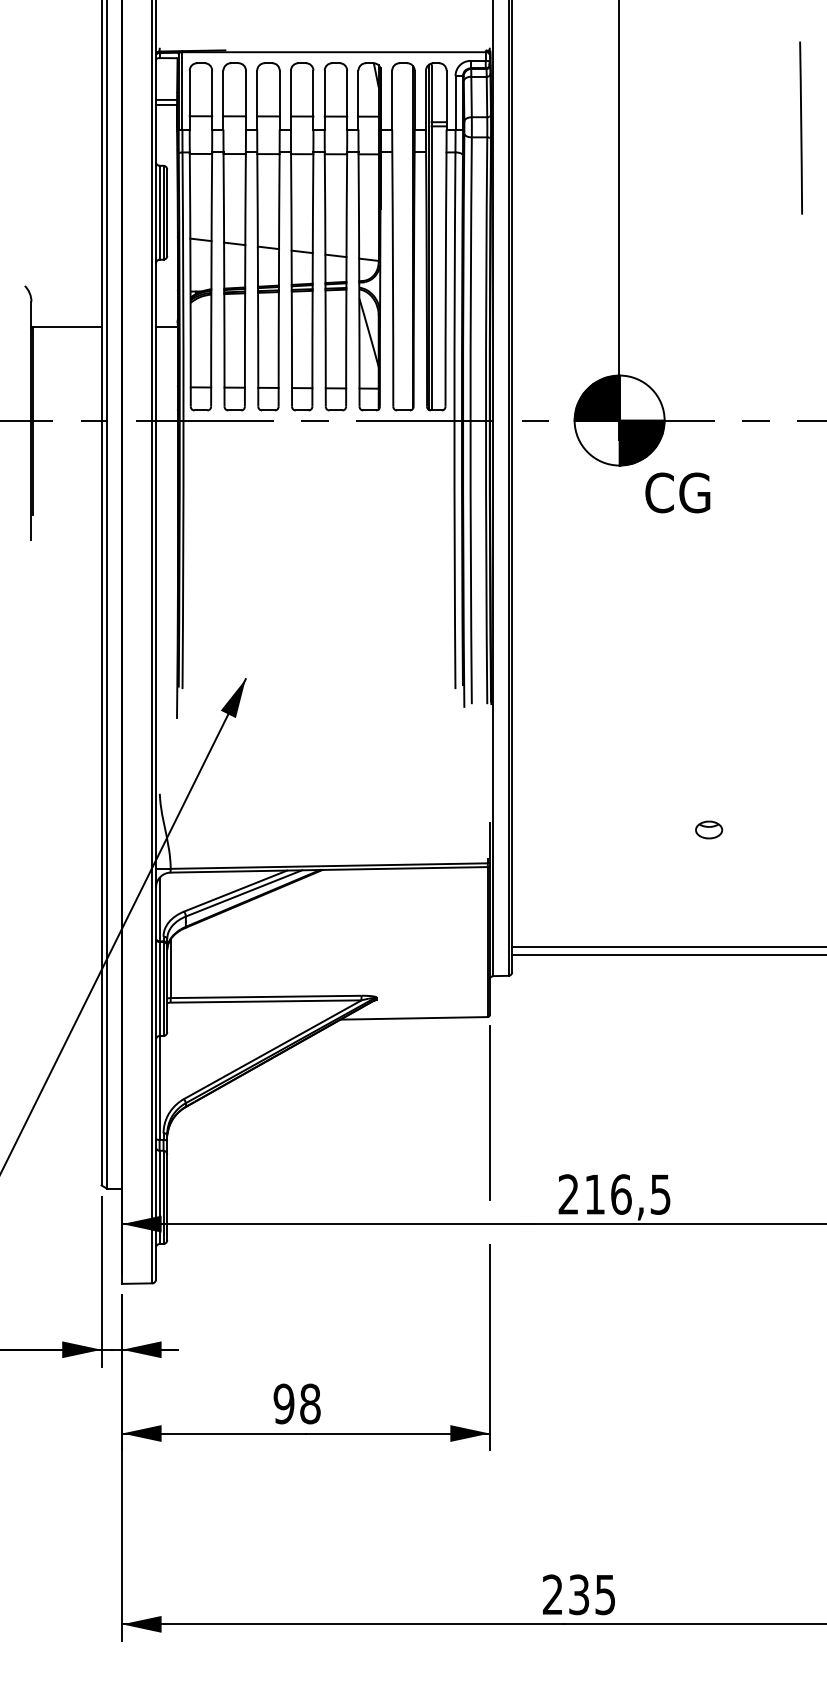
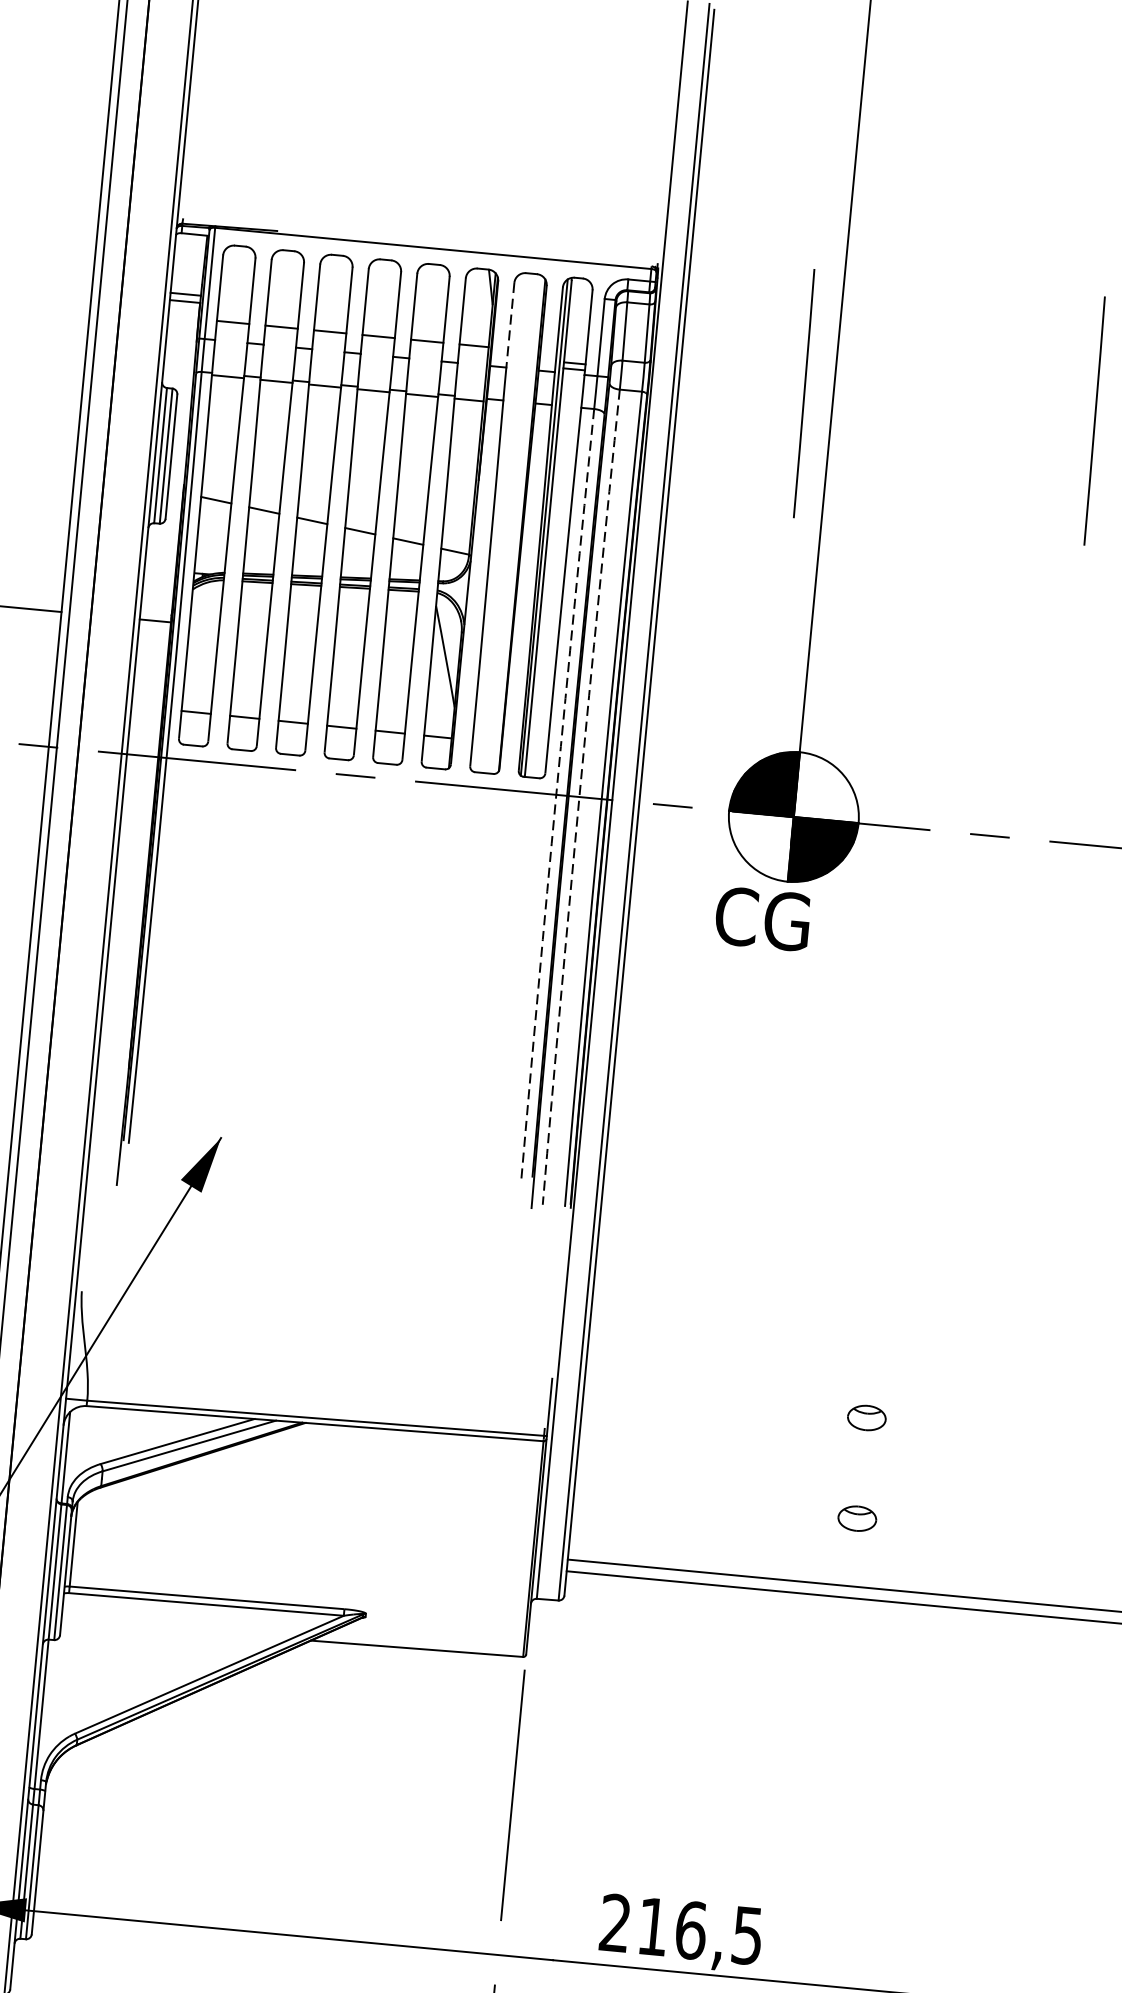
line: (392, 100) -> (510, 325), solid -> dashed
line: (598, 127) -> (803, 392), added
arc: (454, 420) -> (556, 794), solid -> dashed
arc: (470, 420) -> (579, 796), solid -> dashed
text: (677, 492) -> (762, 918), moved
part: (709, 899) -> (858, 1518), added

